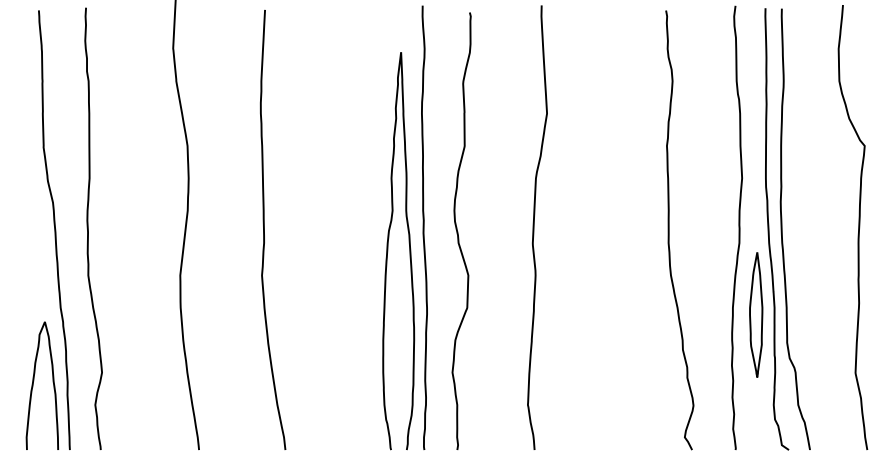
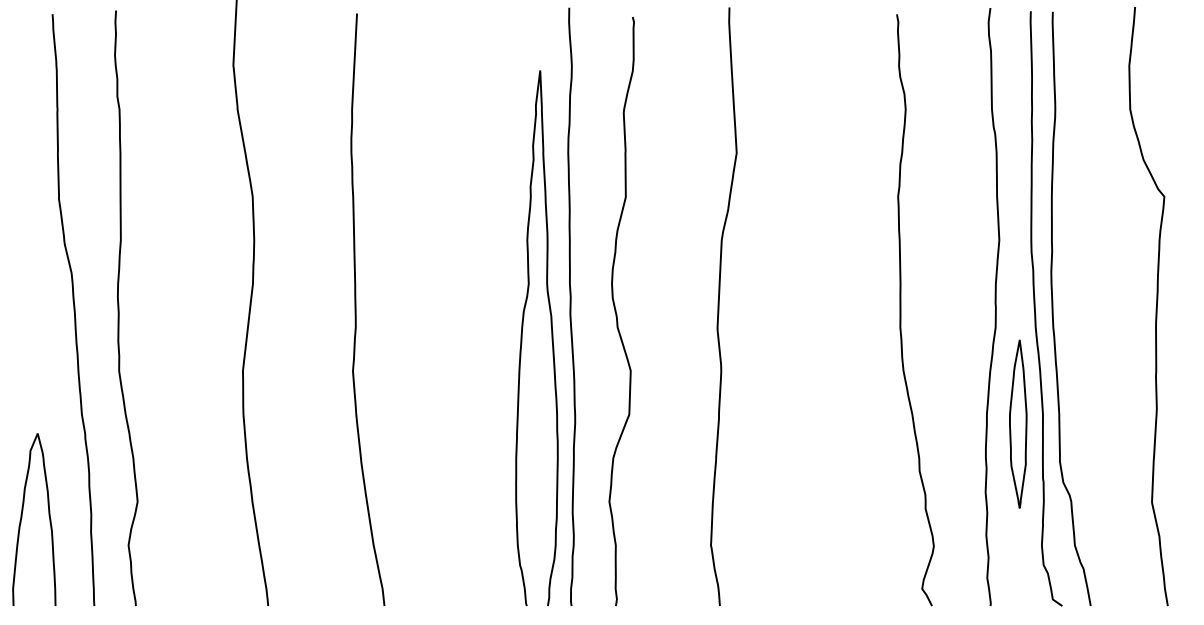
curve: (33, 385) -> (22, 518), moved

